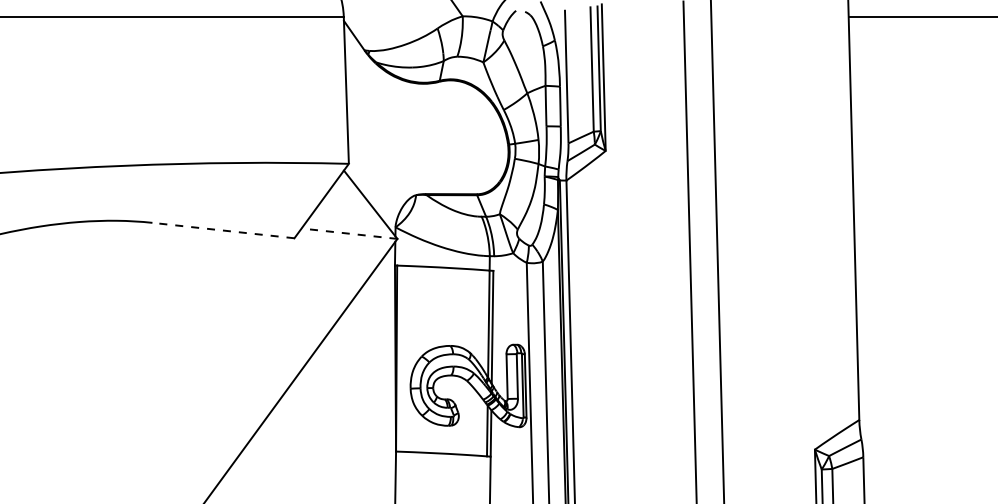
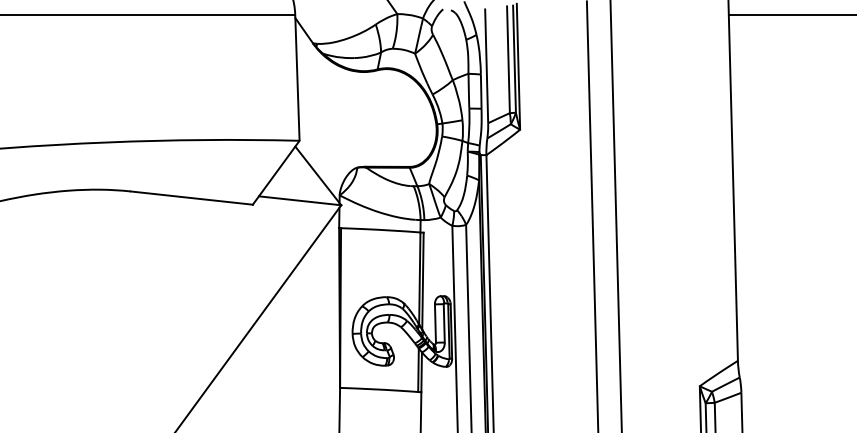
line: (222, 230) -> (191, 198), dashed -> solid
line: (349, 233) -> (300, 200), dashed -> solid

